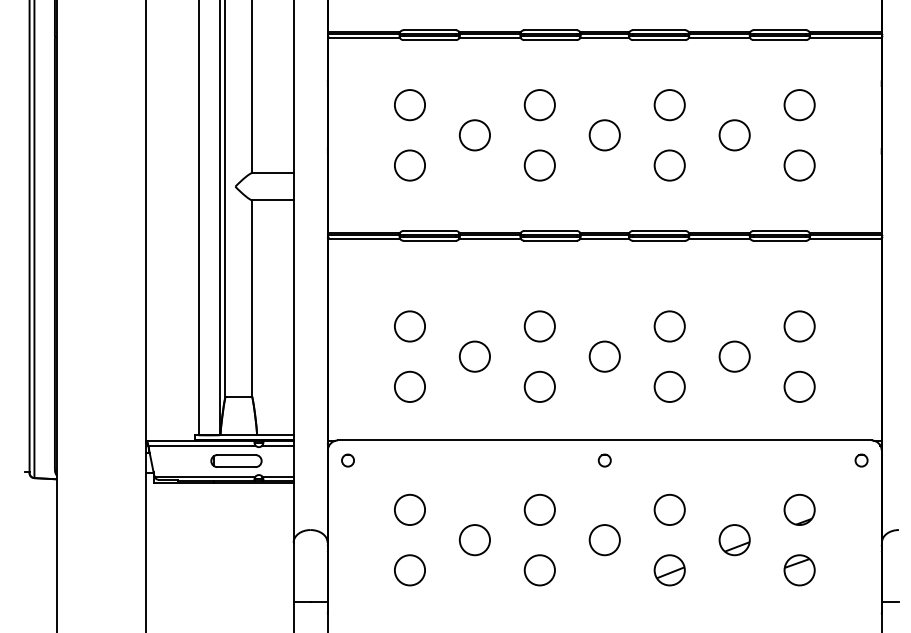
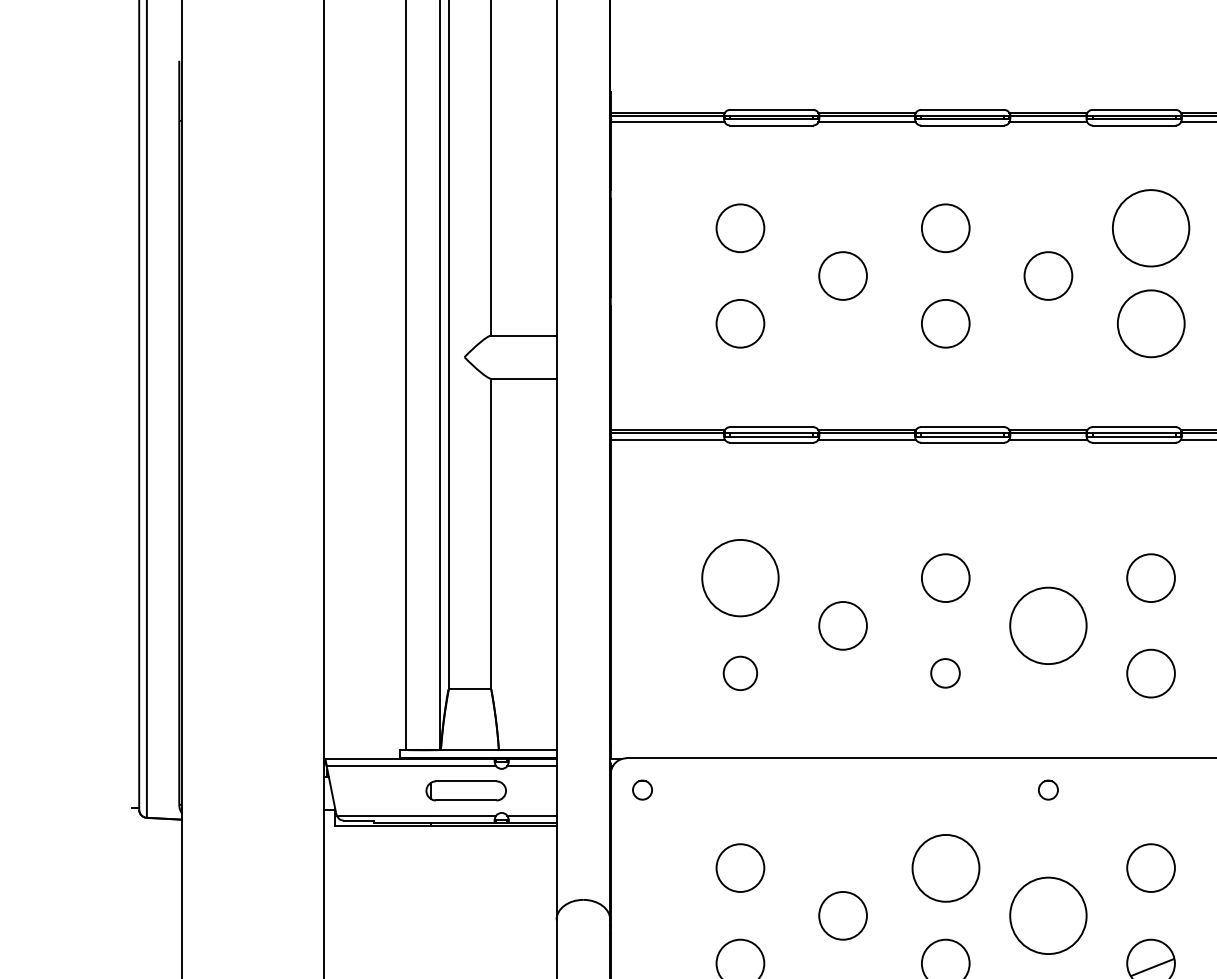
circle: (669, 105) -> (1150, 228), size x1.6
circle: (669, 165) -> (1150, 323), size x1.4
circle: (409, 326) -> (739, 578), size x1.6
circle: (604, 356) -> (1047, 625), size x1.6
circle: (409, 386) -> (739, 673), size x0.7
circle: (539, 386) -> (945, 673), size x0.6
circle: (539, 509) -> (945, 867), size x1.4
circle: (604, 540) -> (1047, 916), size x1.6

